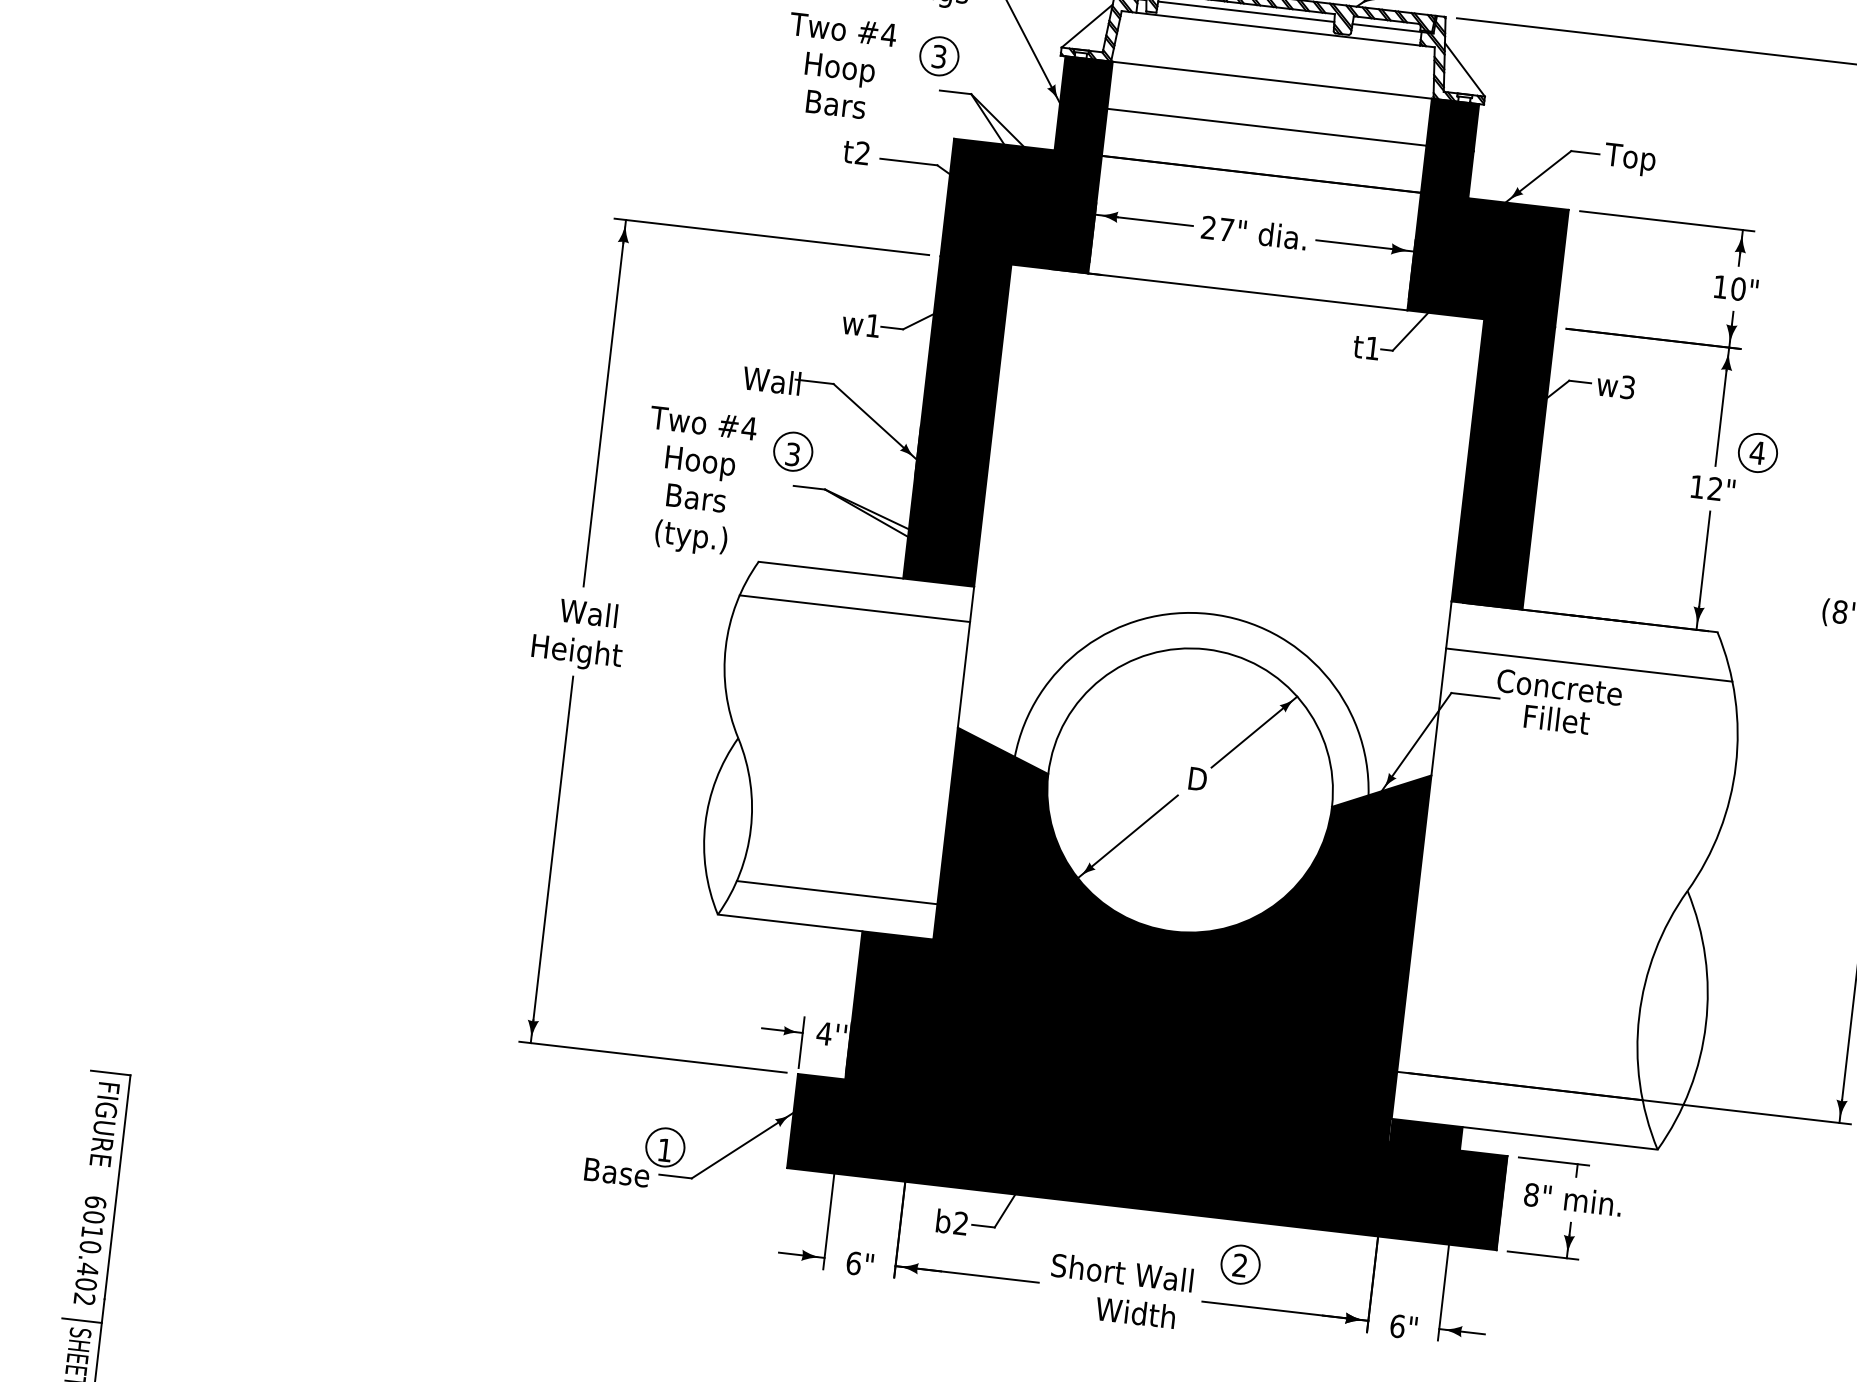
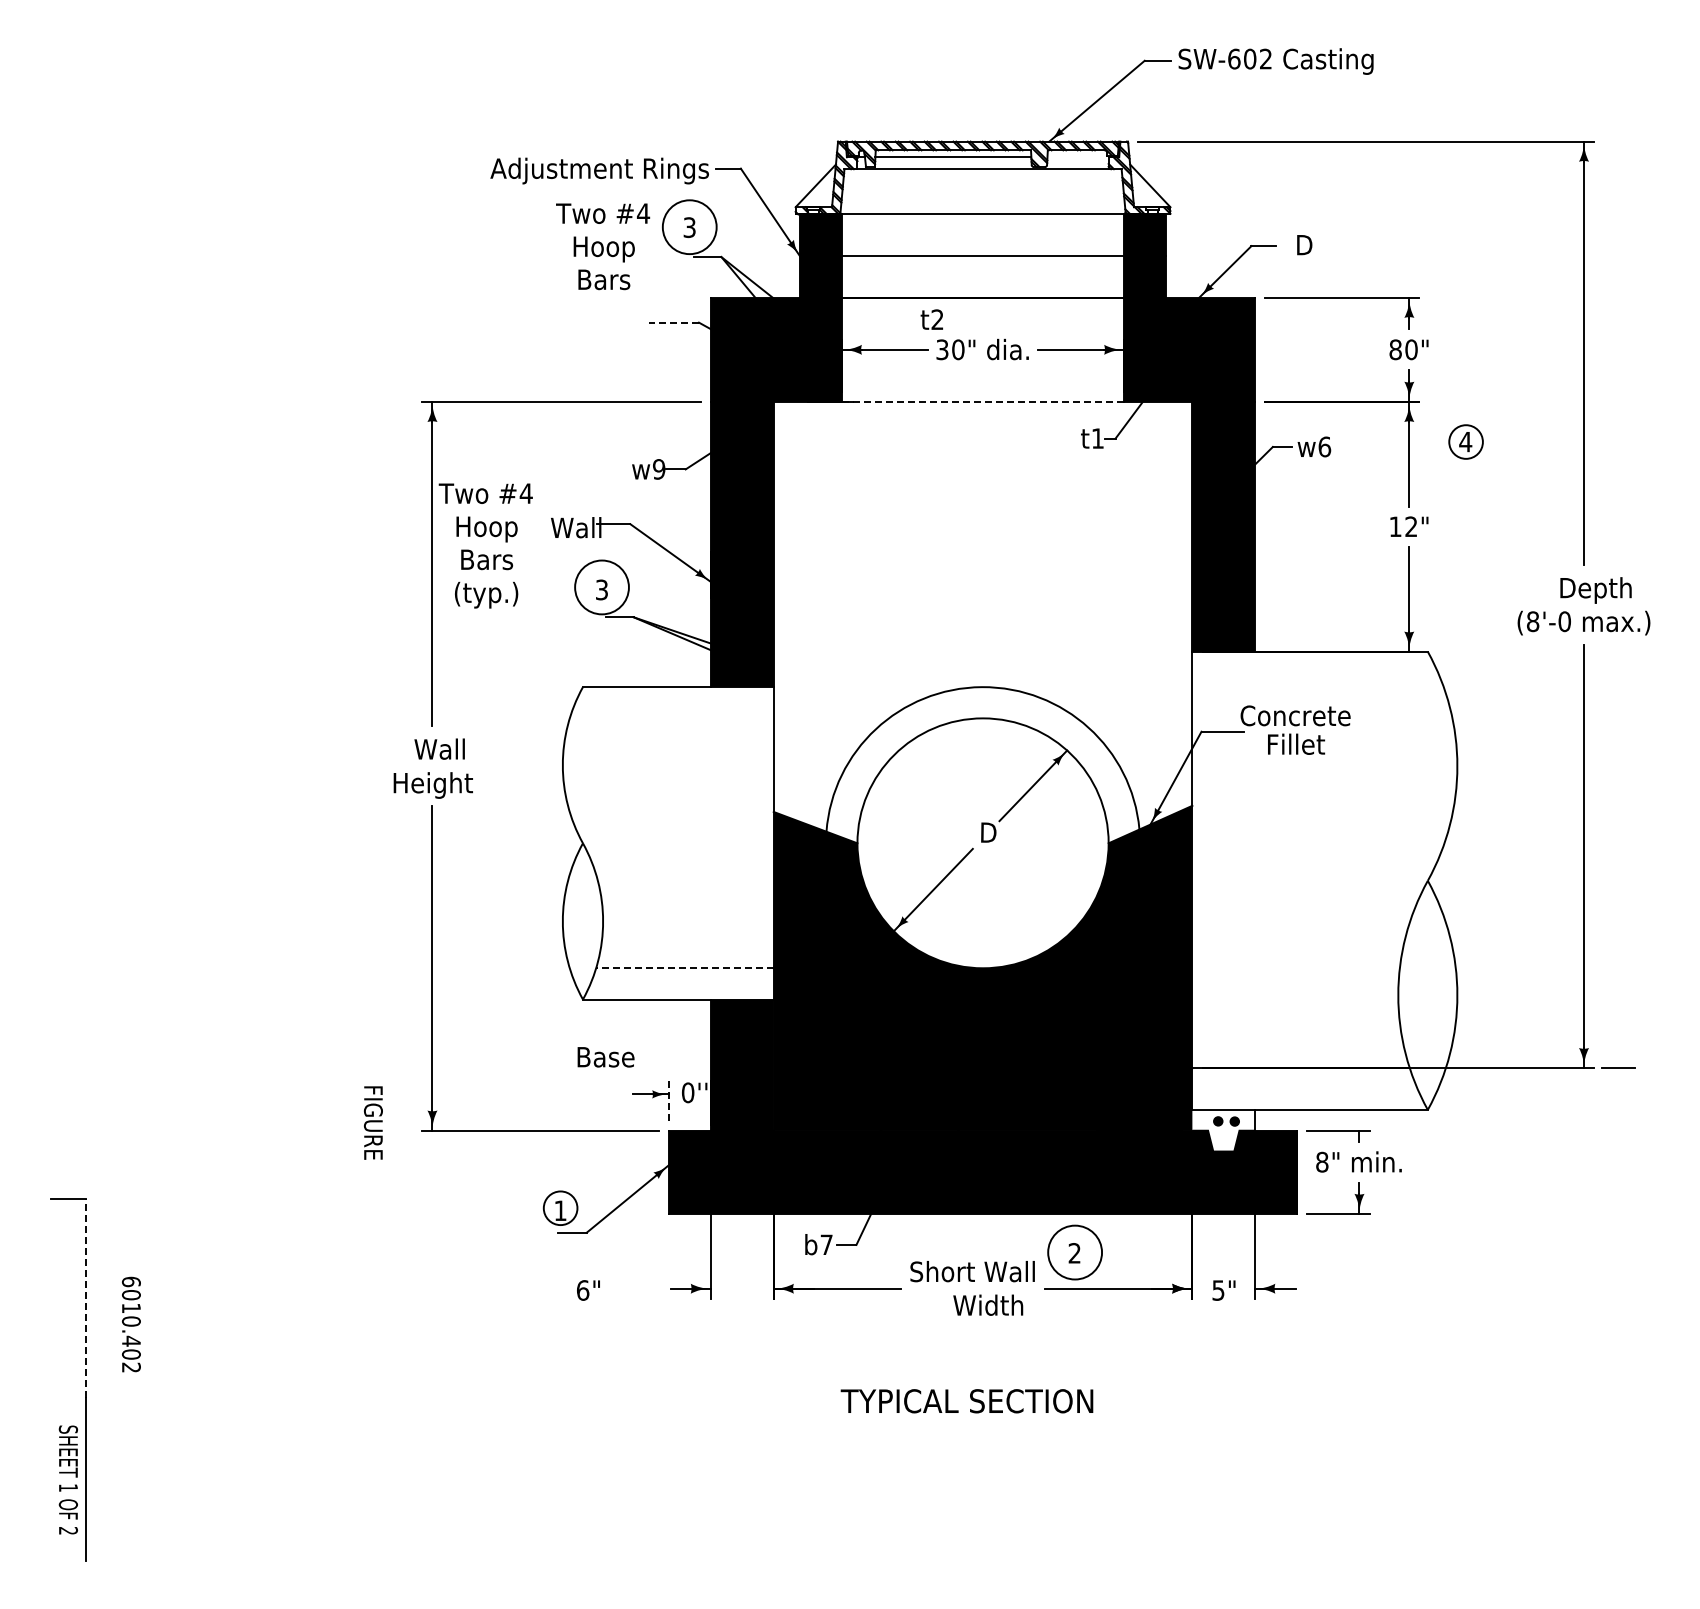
line: (1386, 28) -> (1077, 157), removed
circle: (939, 56) -> (689, 227), size x1.6
text: (855, 152) -> (931, 319), moved
text: (1629, 159) -> (1303, 247), Top -> D
line: (908, 161) -> (673, 322), solid -> dashed
text: (1217, 228) -> (950, 349), 27" -> 30"
text: (1720, 286) -> (1395, 349), 10" -> 80"
line: (1248, 291) -> (983, 401), solid -> dashed
text: (873, 326) -> (659, 469), w1 -> w9
text: (1627, 386) -> (1324, 446), w3 -> w6
circle: (792, 451) -> (601, 587), size x1.6
part: (1757, 452) -> (1465, 441), moved
text: (696, 481) -> (485, 545), moved
line: (854, 608) -> (671, 718), removed
line: (1588, 665) -> (1318, 693), removed
line: (836, 892) -> (684, 968), solid -> dashed
text: (823, 1033) -> (687, 1092), 4'' -> 0''
line: (802, 1043) -> (669, 1103), solid -> dashed
text: (104, 1124) -> (373, 1122), moved
fill: (1424, 1146) -> (1223, 1130), removed
text: (616, 1172) -> (605, 1057), moved
line: (117, 1186) -> (85, 1297), solid -> dashed
text: (960, 1223) -> (826, 1244), b2 -> b7
text: (90, 1250) -> (131, 1324), moved
text: (860, 1264) -> (588, 1290), moved
circle: (1239, 1264) -> (1074, 1252), size x1.6
line: (80, 1320) -> (67, 1418), removed
text: (1397, 1326) -> (1218, 1290), 6" -> 5"

